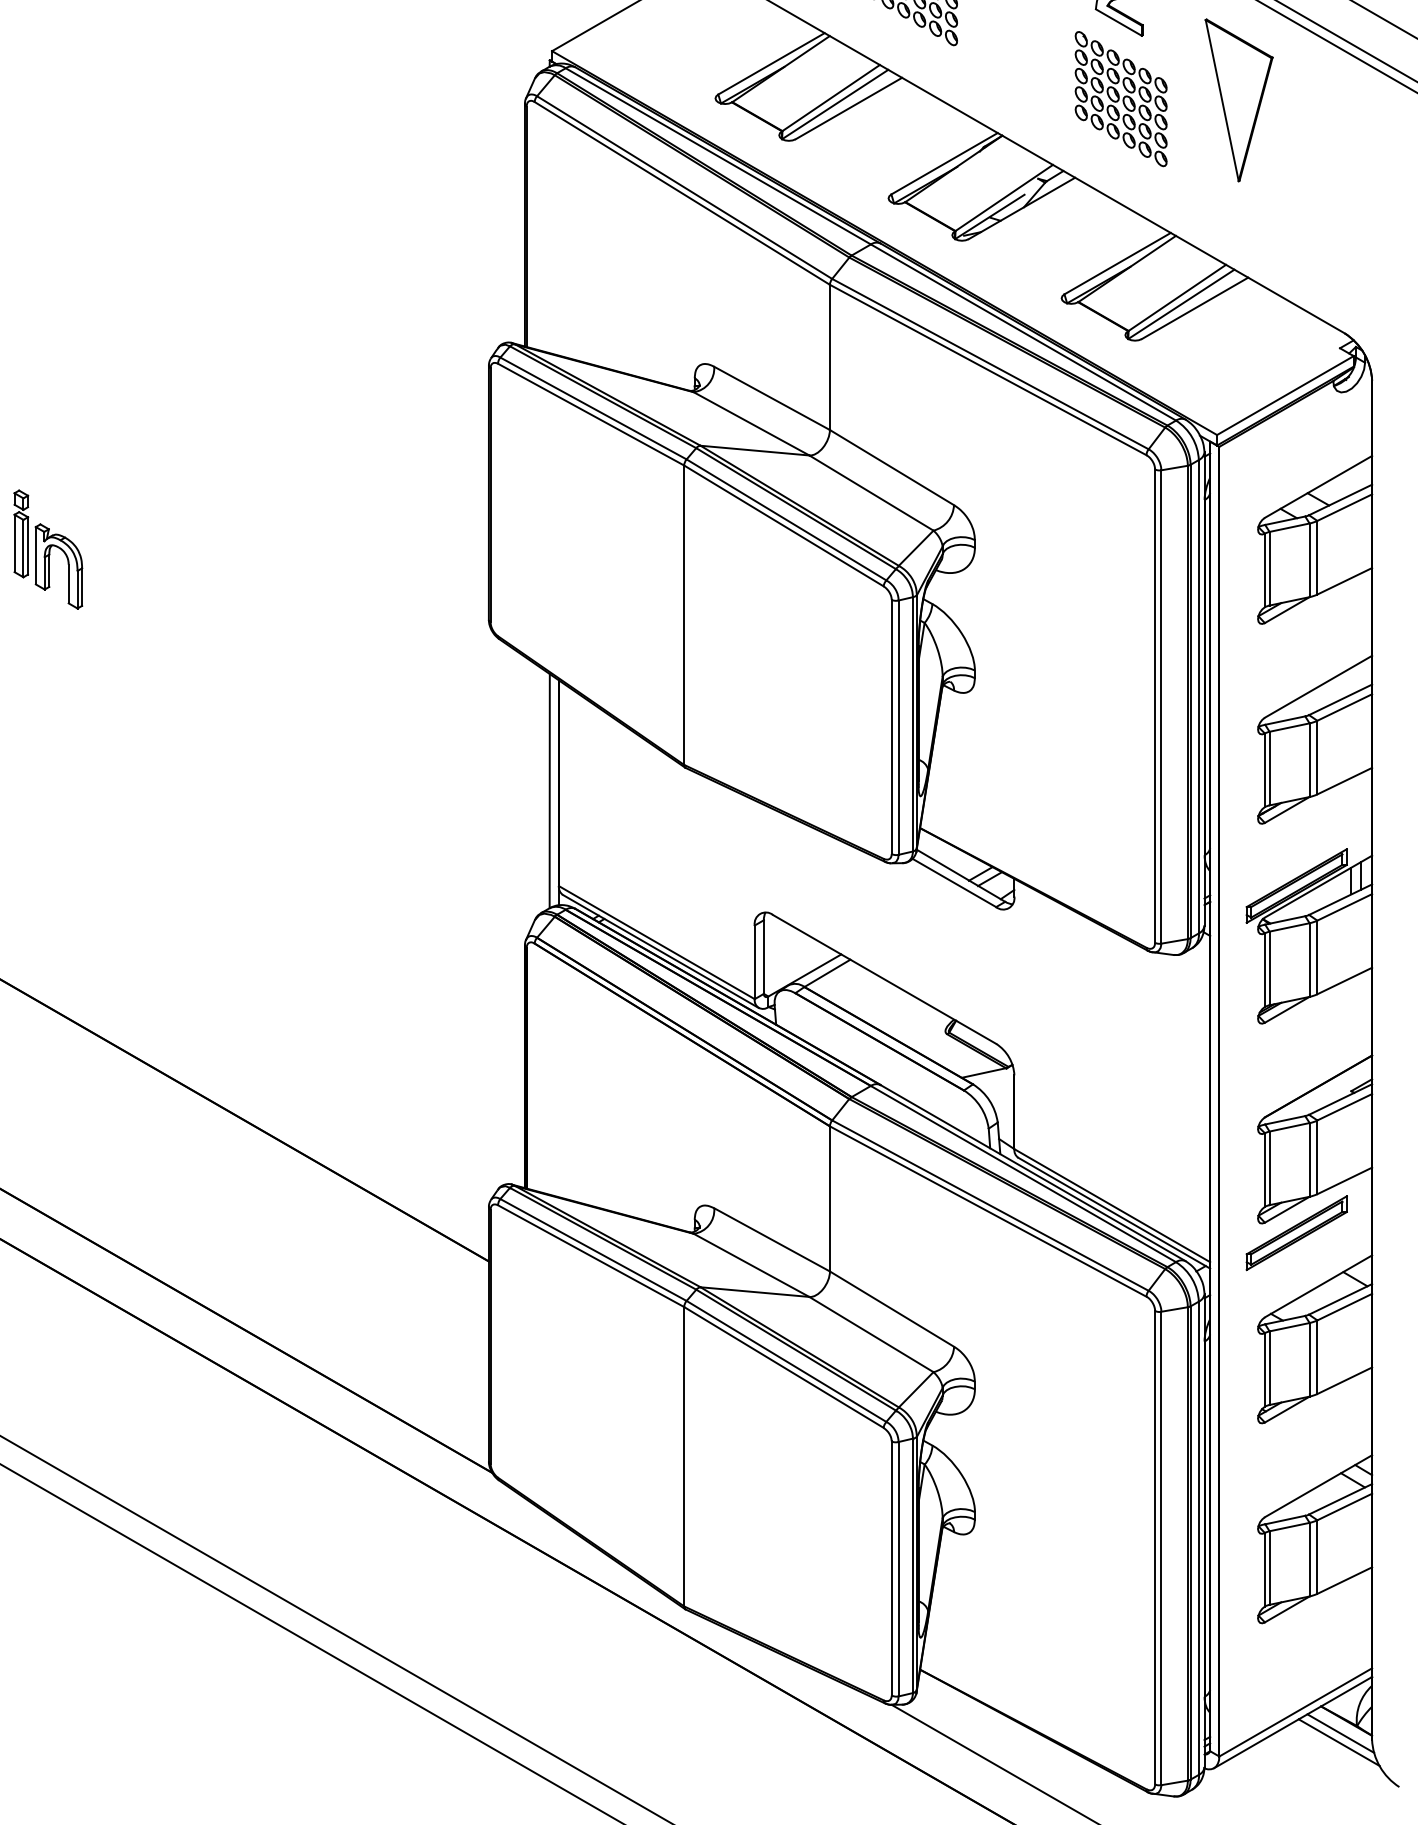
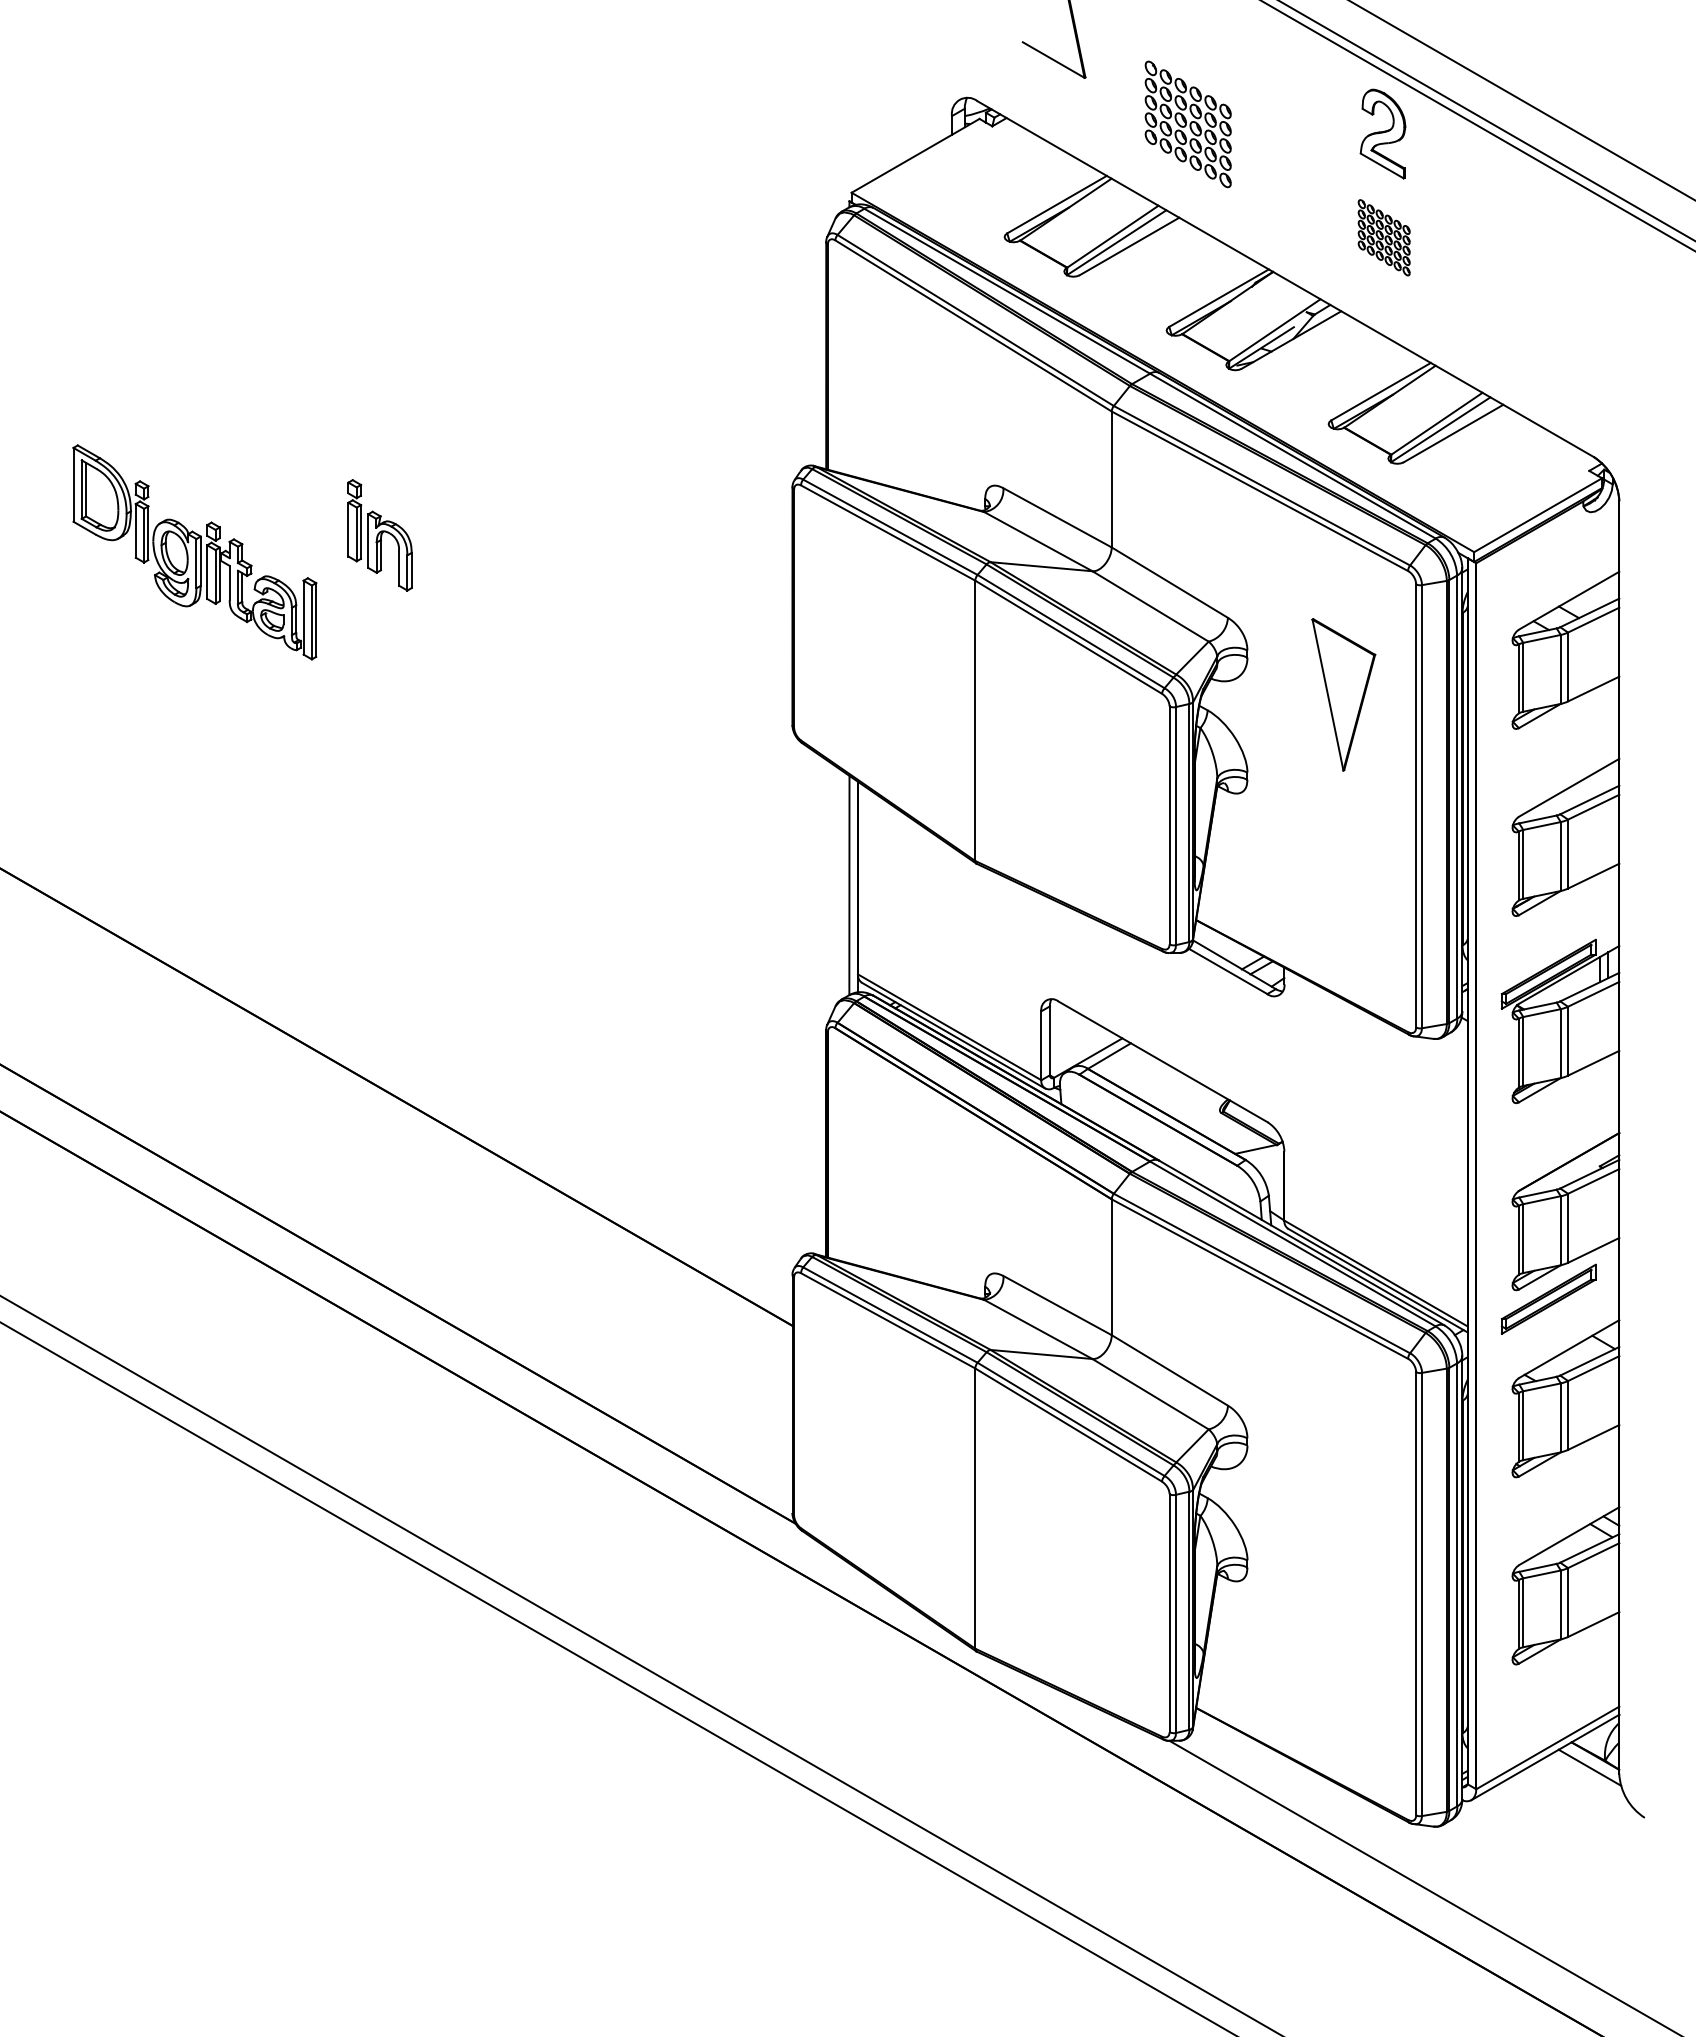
part: (1120, 98) -> (1383, 237), size x0.6
part: (1238, 100) -> (1343, 694), moved
part: (47, 549) -> (379, 535), moved
line: (1339, 1742) -> (1588, 1776), removed

